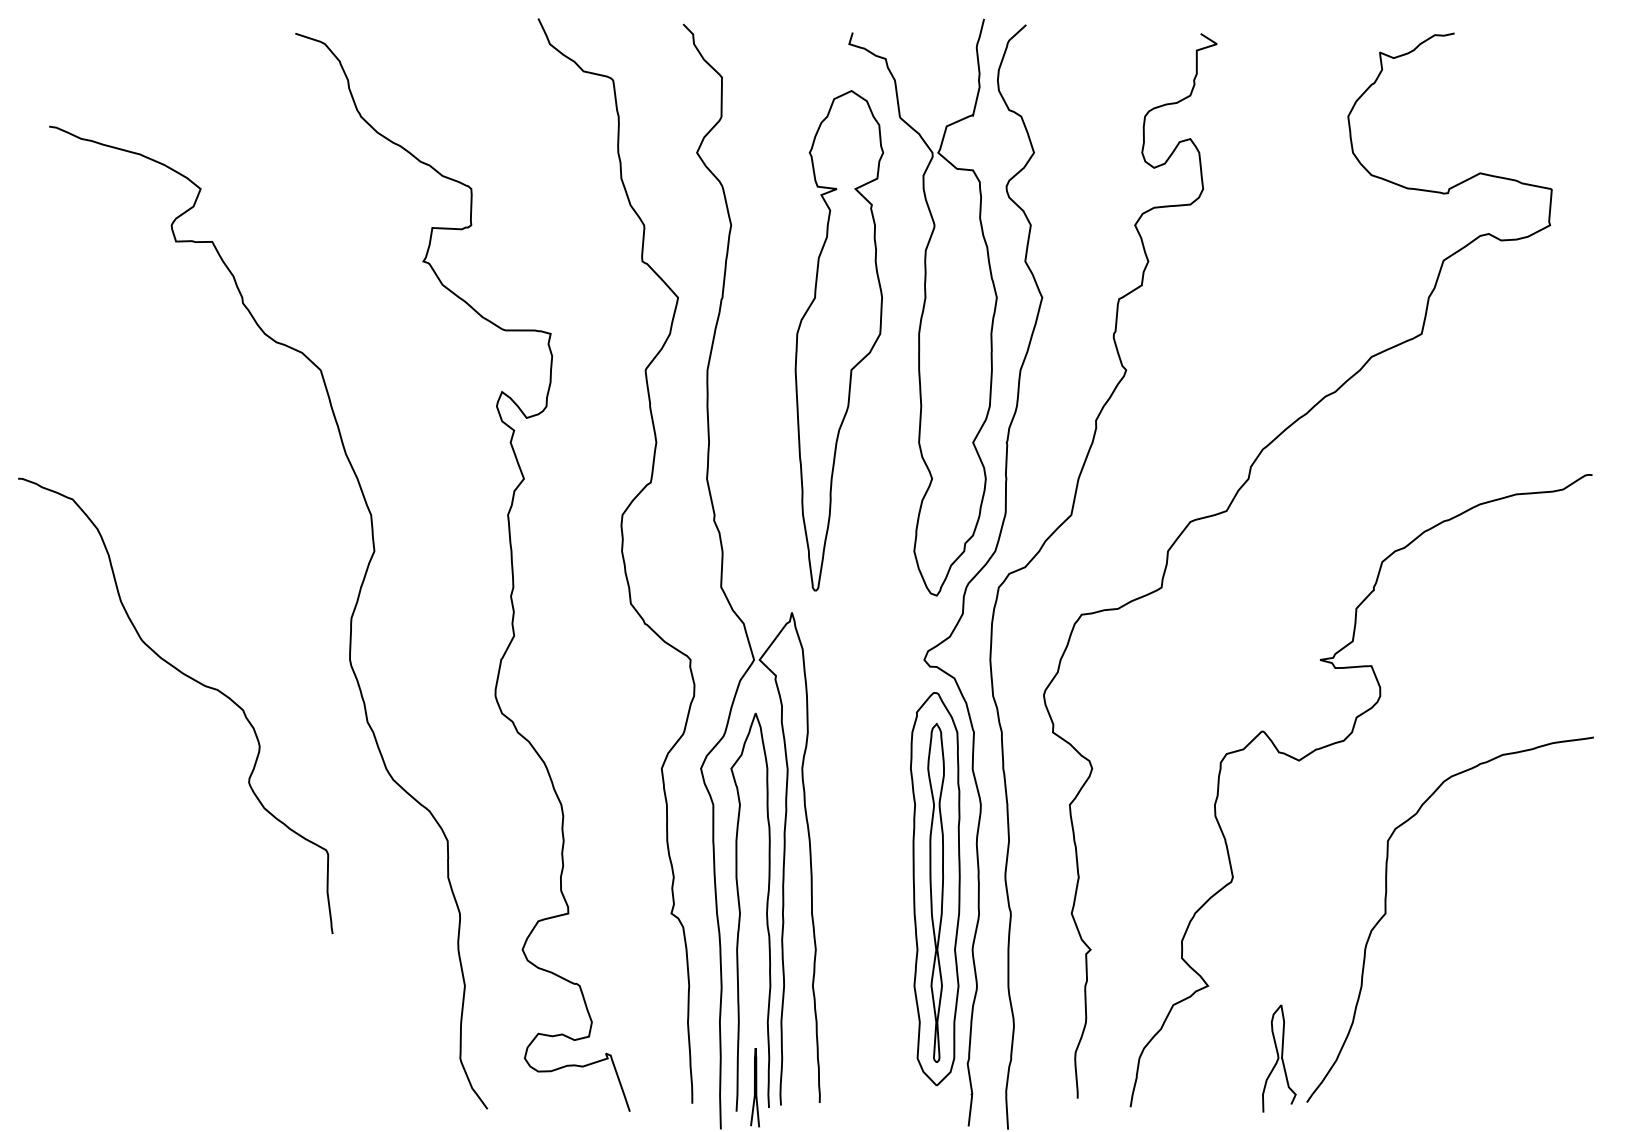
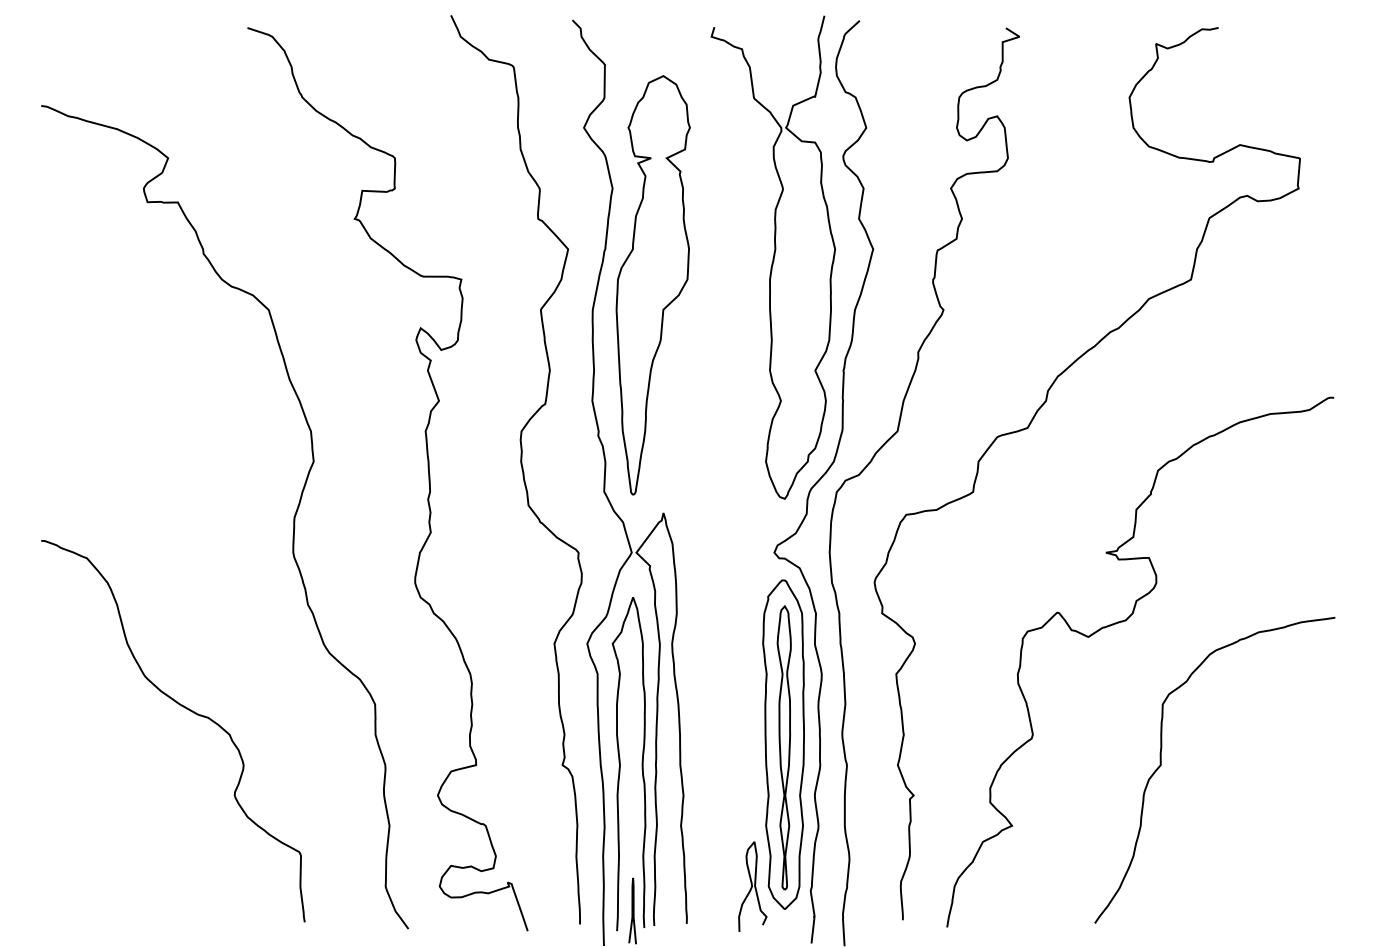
part: (838, 340) -> (652, 285), moved
curve: (191, 679) -> (186, 709), moved
curve: (1278, 1058) -> (752, 886), moved

